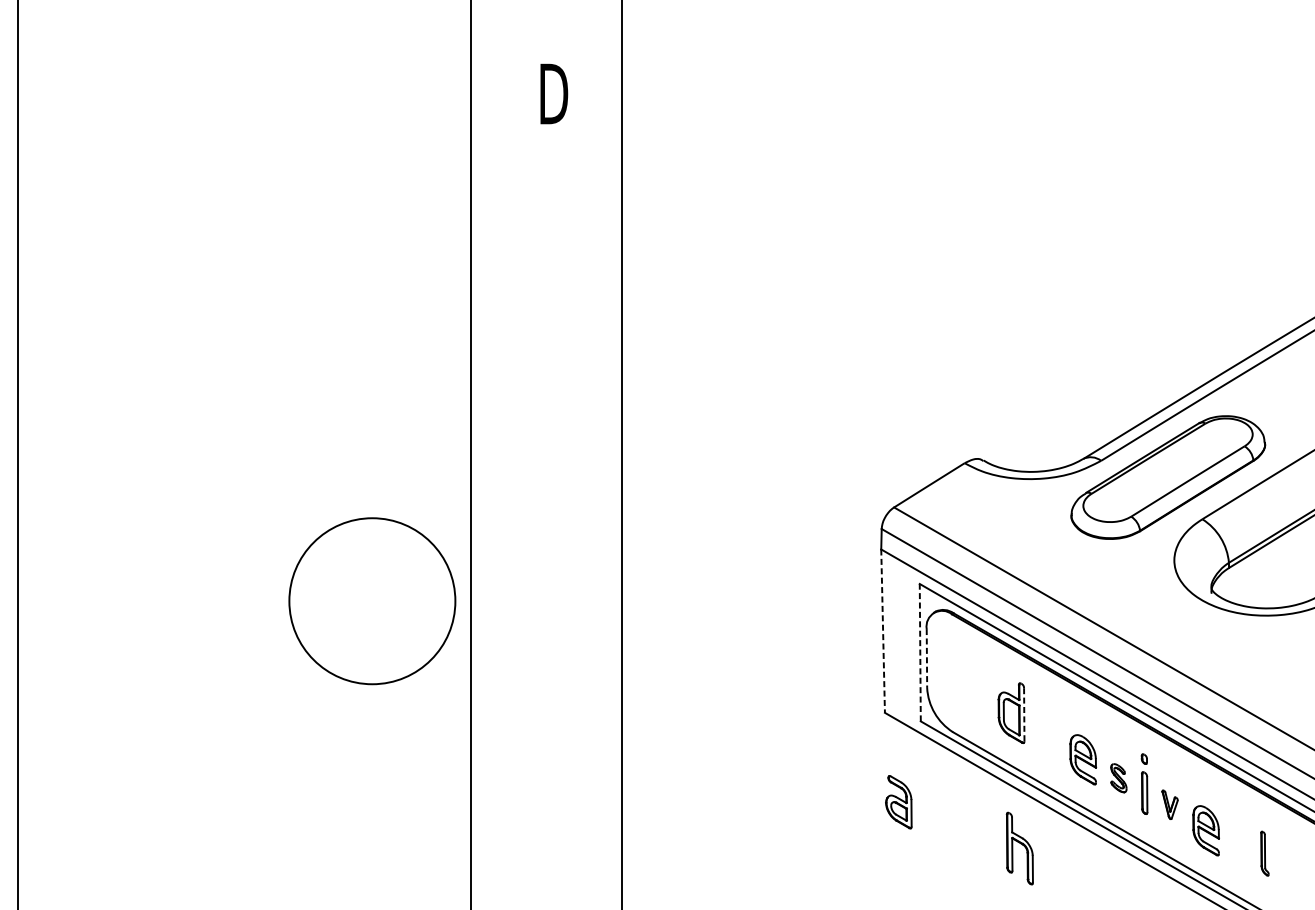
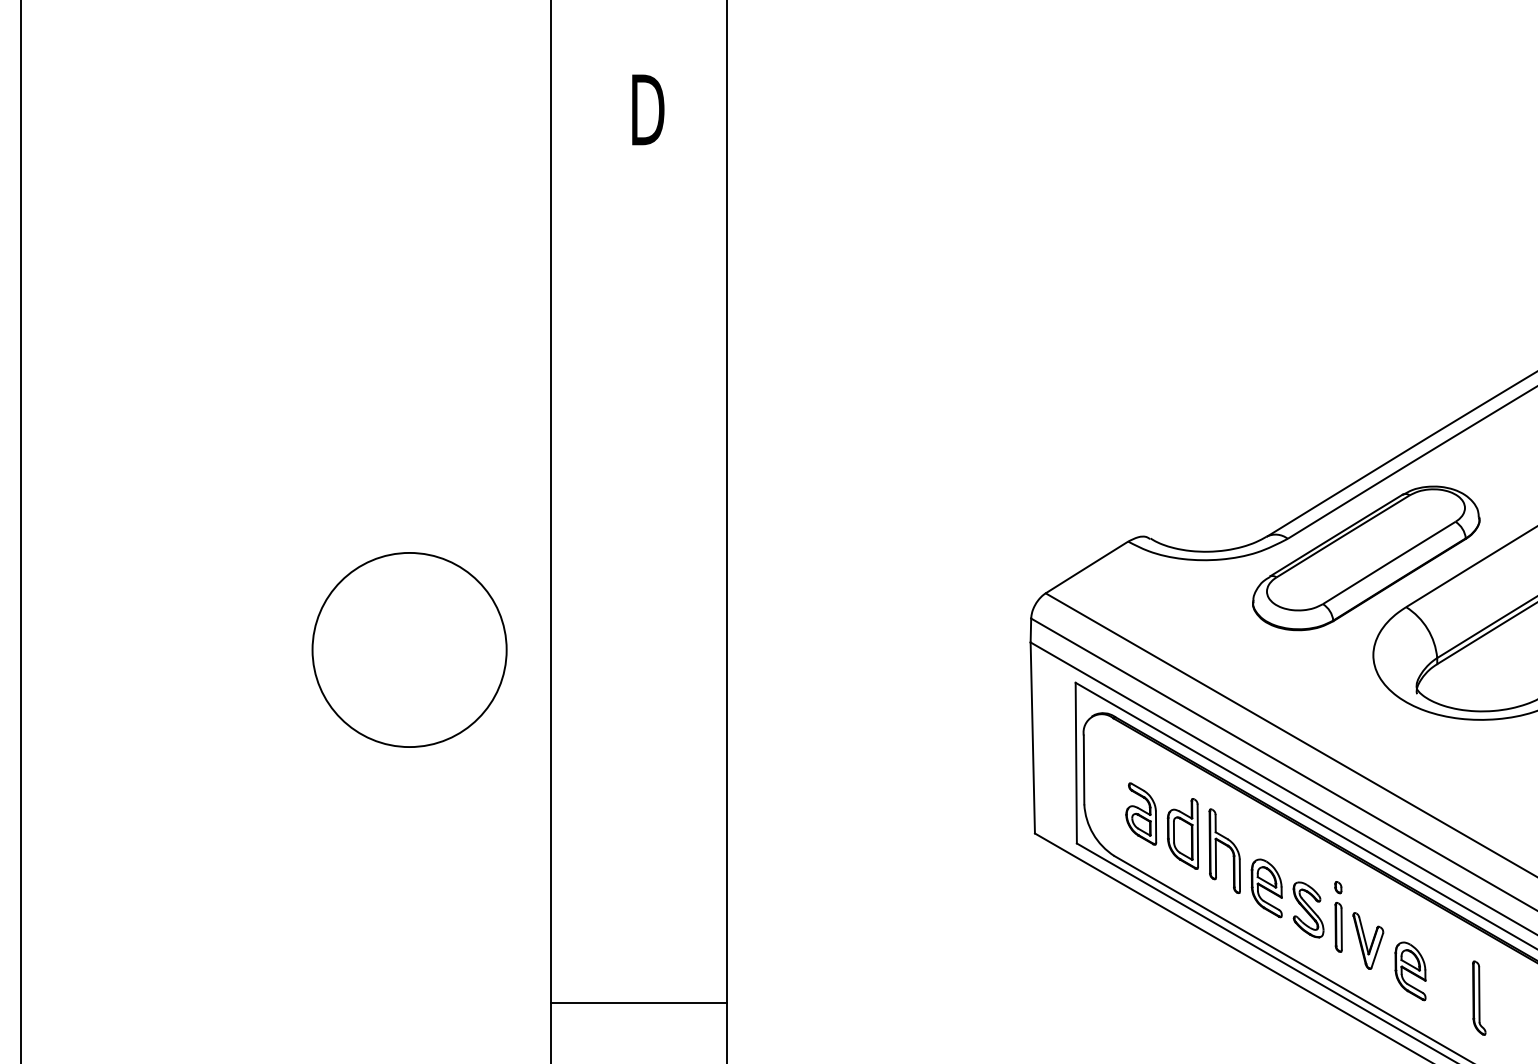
circle: (372, 600) -> (409, 649), moved
line: (882, 630) -> (1032, 737), dashed -> solid
line: (920, 652) -> (1076, 762), dashed -> solid
line: (927, 658) -> (1084, 770), dashed -> solid
line: (1023, 714) -> (1197, 835), dashed -> solid
part: (1118, 777) -> (1308, 909), size x1.67
part: (899, 801) -> (1141, 813), moved
part: (1170, 804) -> (1368, 940), size x1.67
part: (1019, 847) -> (1224, 850), moved
part: (1265, 853) -> (1479, 997), size x1.43
line: (545, 857) -> (638, 1002), added

